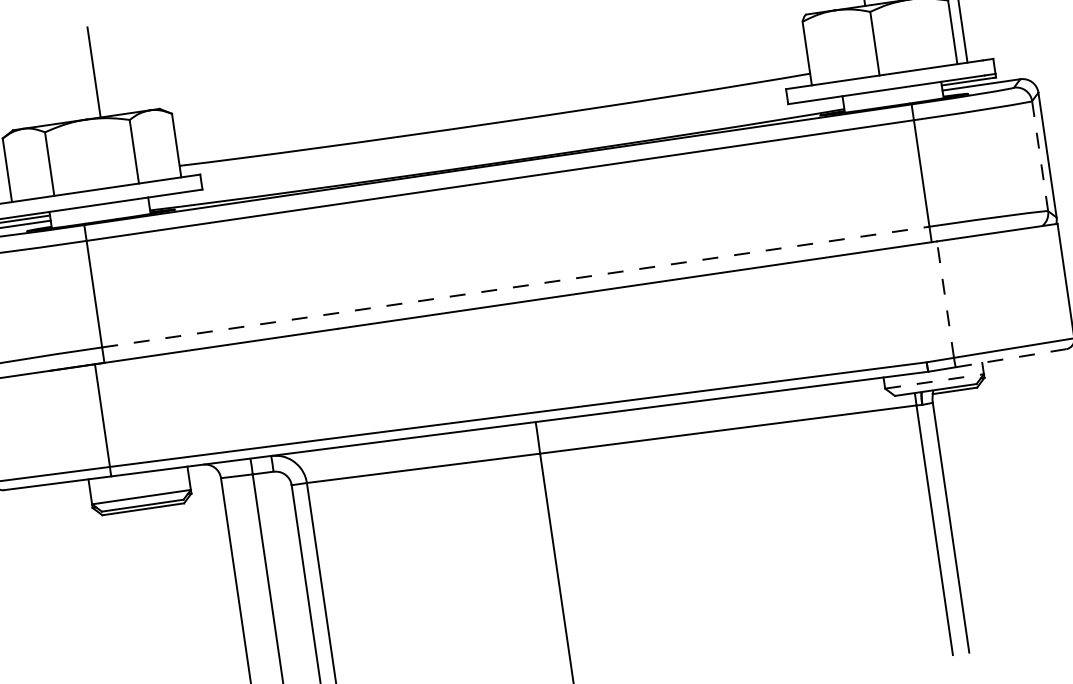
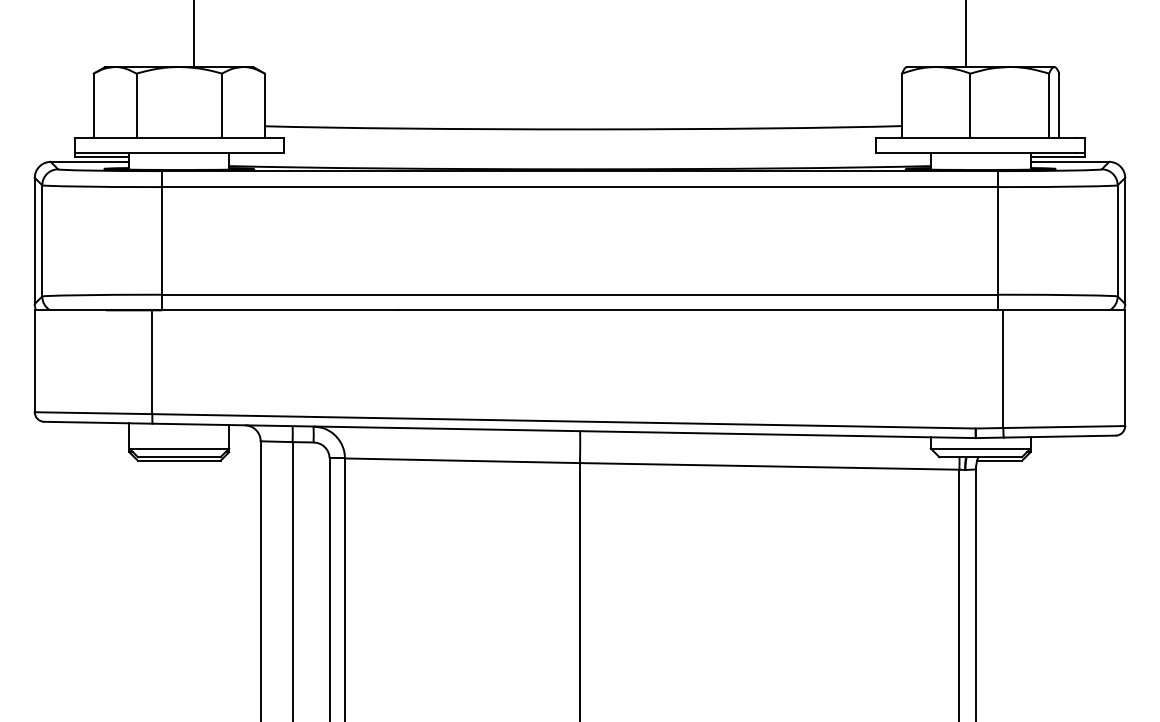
line: (1039, 155) -> (1117, 240), dashed -> solid
line: (516, 286) -> (580, 294), dashed -> solid
line: (945, 299) -> (1003, 369), dashed -> solid
line: (1010, 358) -> (1059, 436), dashed -> solid
line: (934, 381) -> (980, 448), dashed -> solid

